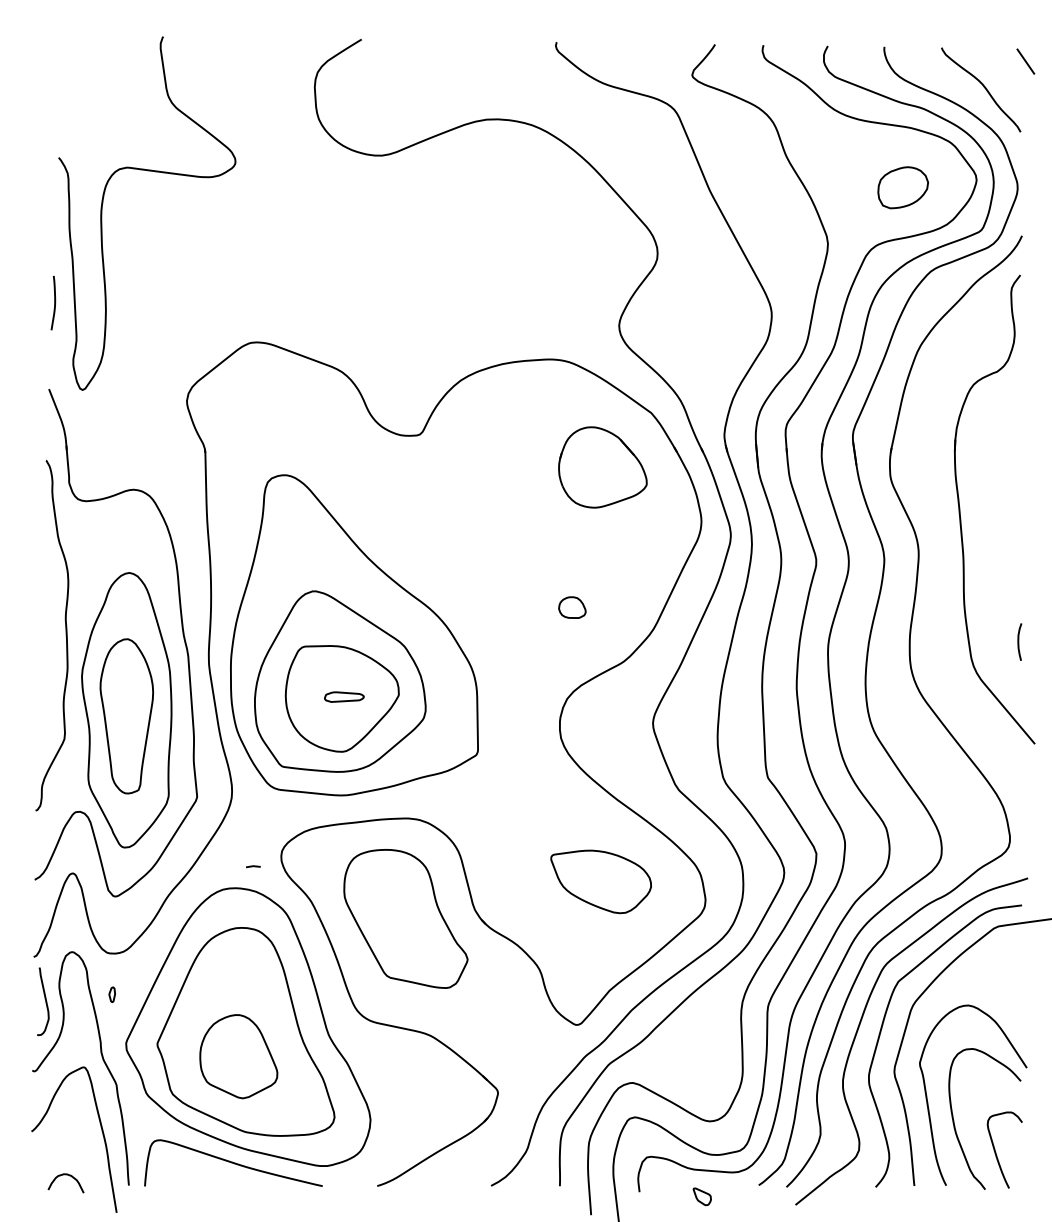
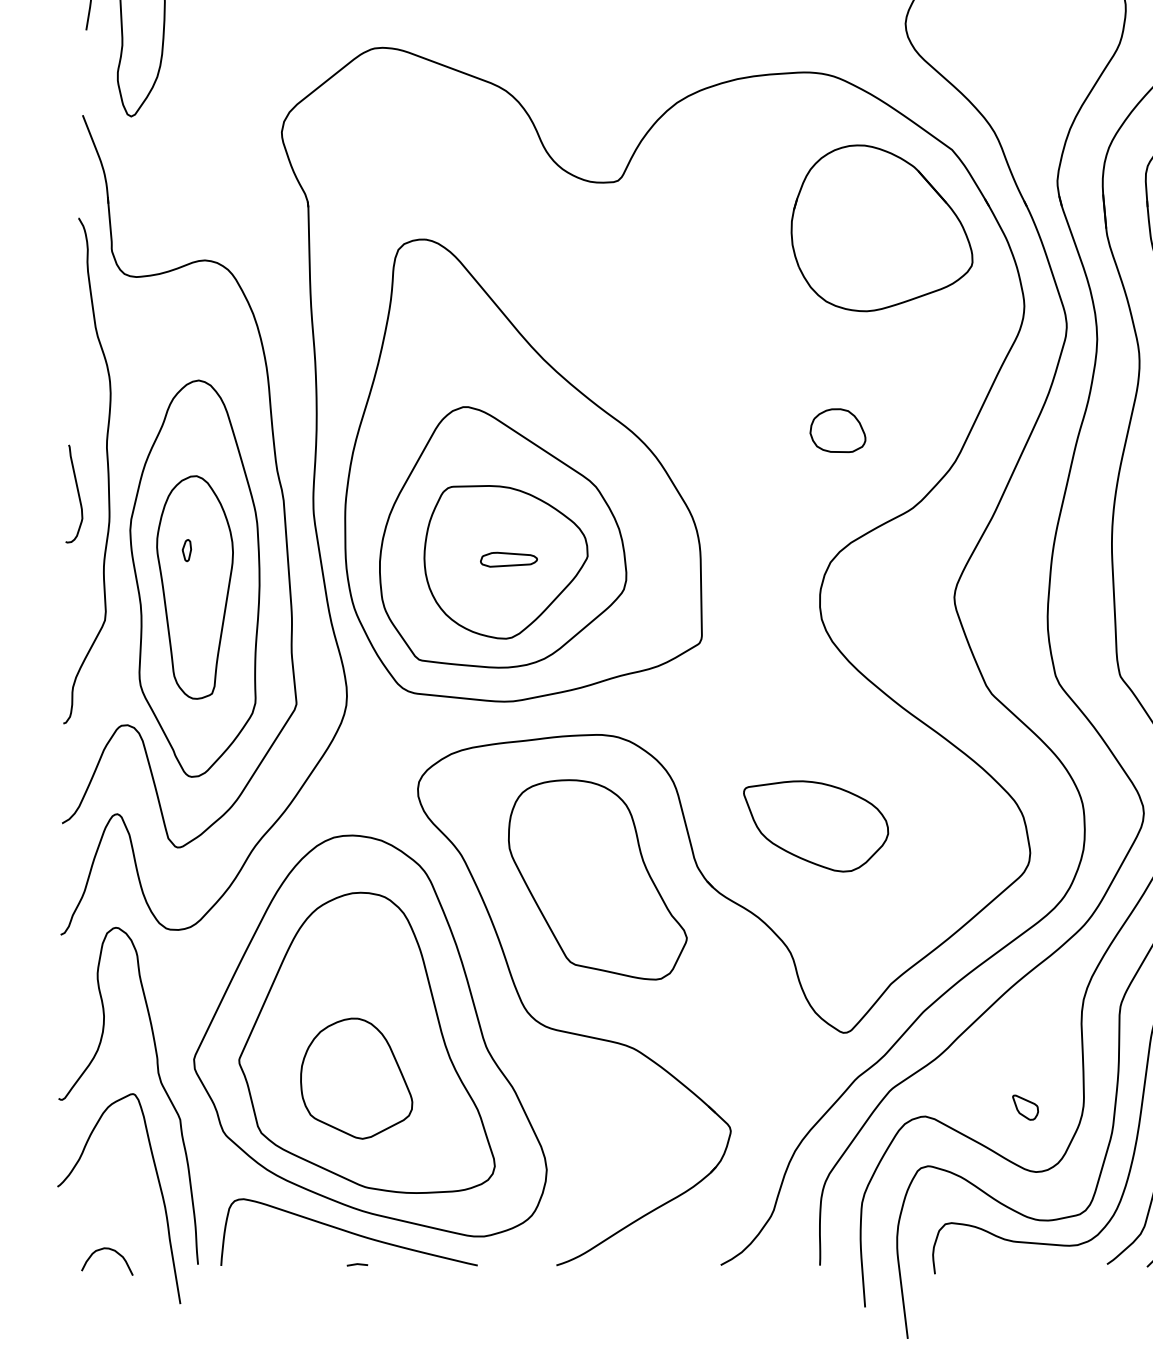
part: (602, 467) -> (881, 228), size x1.43
part: (572, 607) -> (838, 430), size x1.43
line: (253, 866) -> (357, 1264), moved
part: (600, 881) -> (815, 825), moved
part: (111, 994) -> (185, 550), moved
curve: (45, 1001) -> (77, 493), moved
part: (701, 1196) -> (1024, 1107), moved

